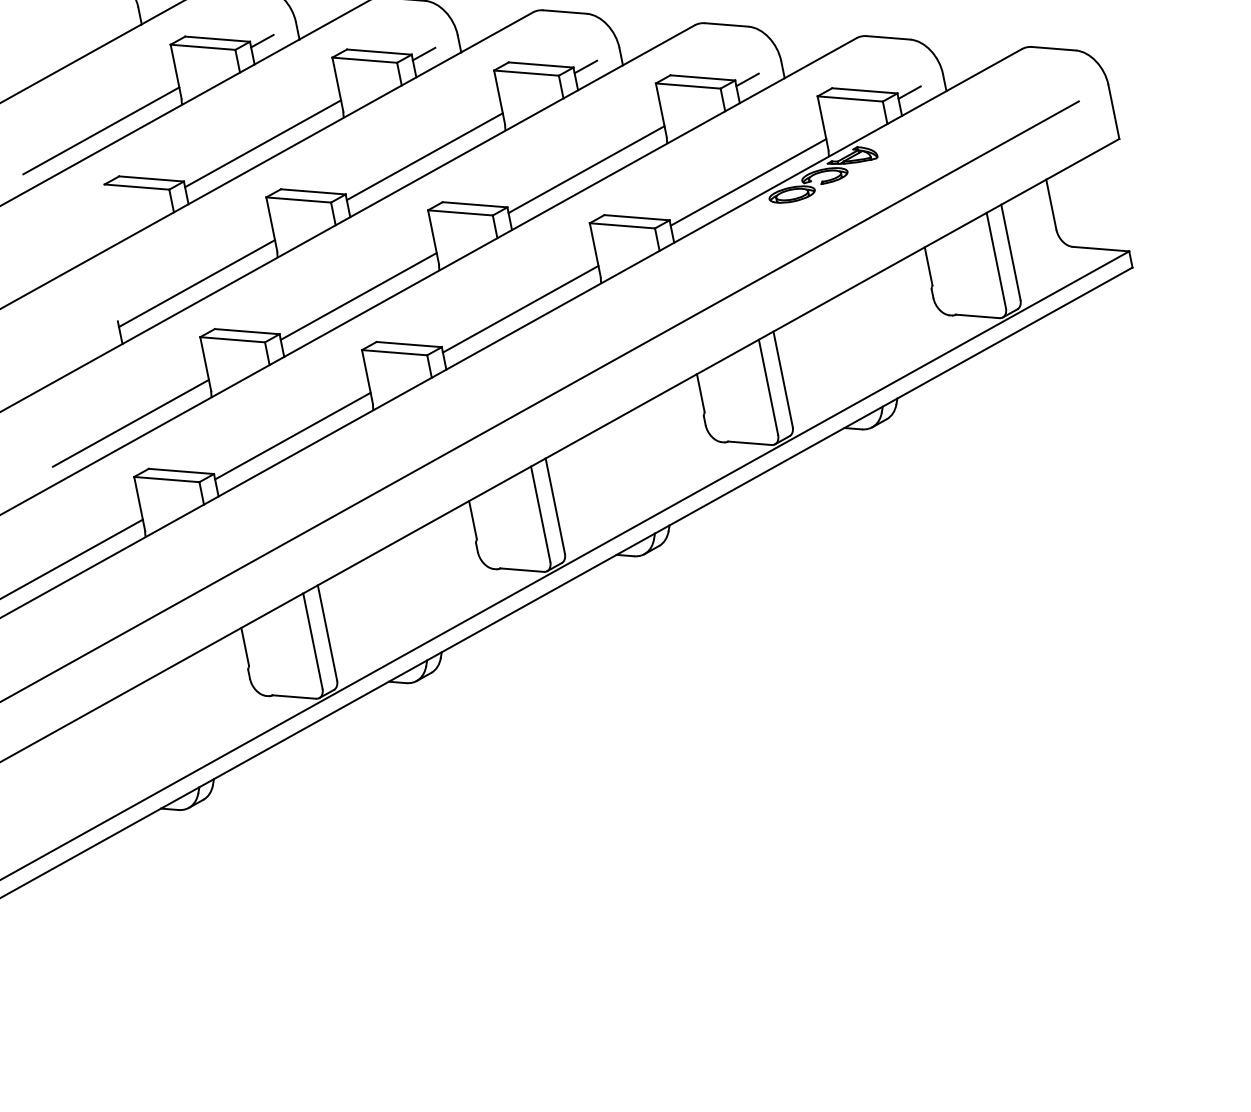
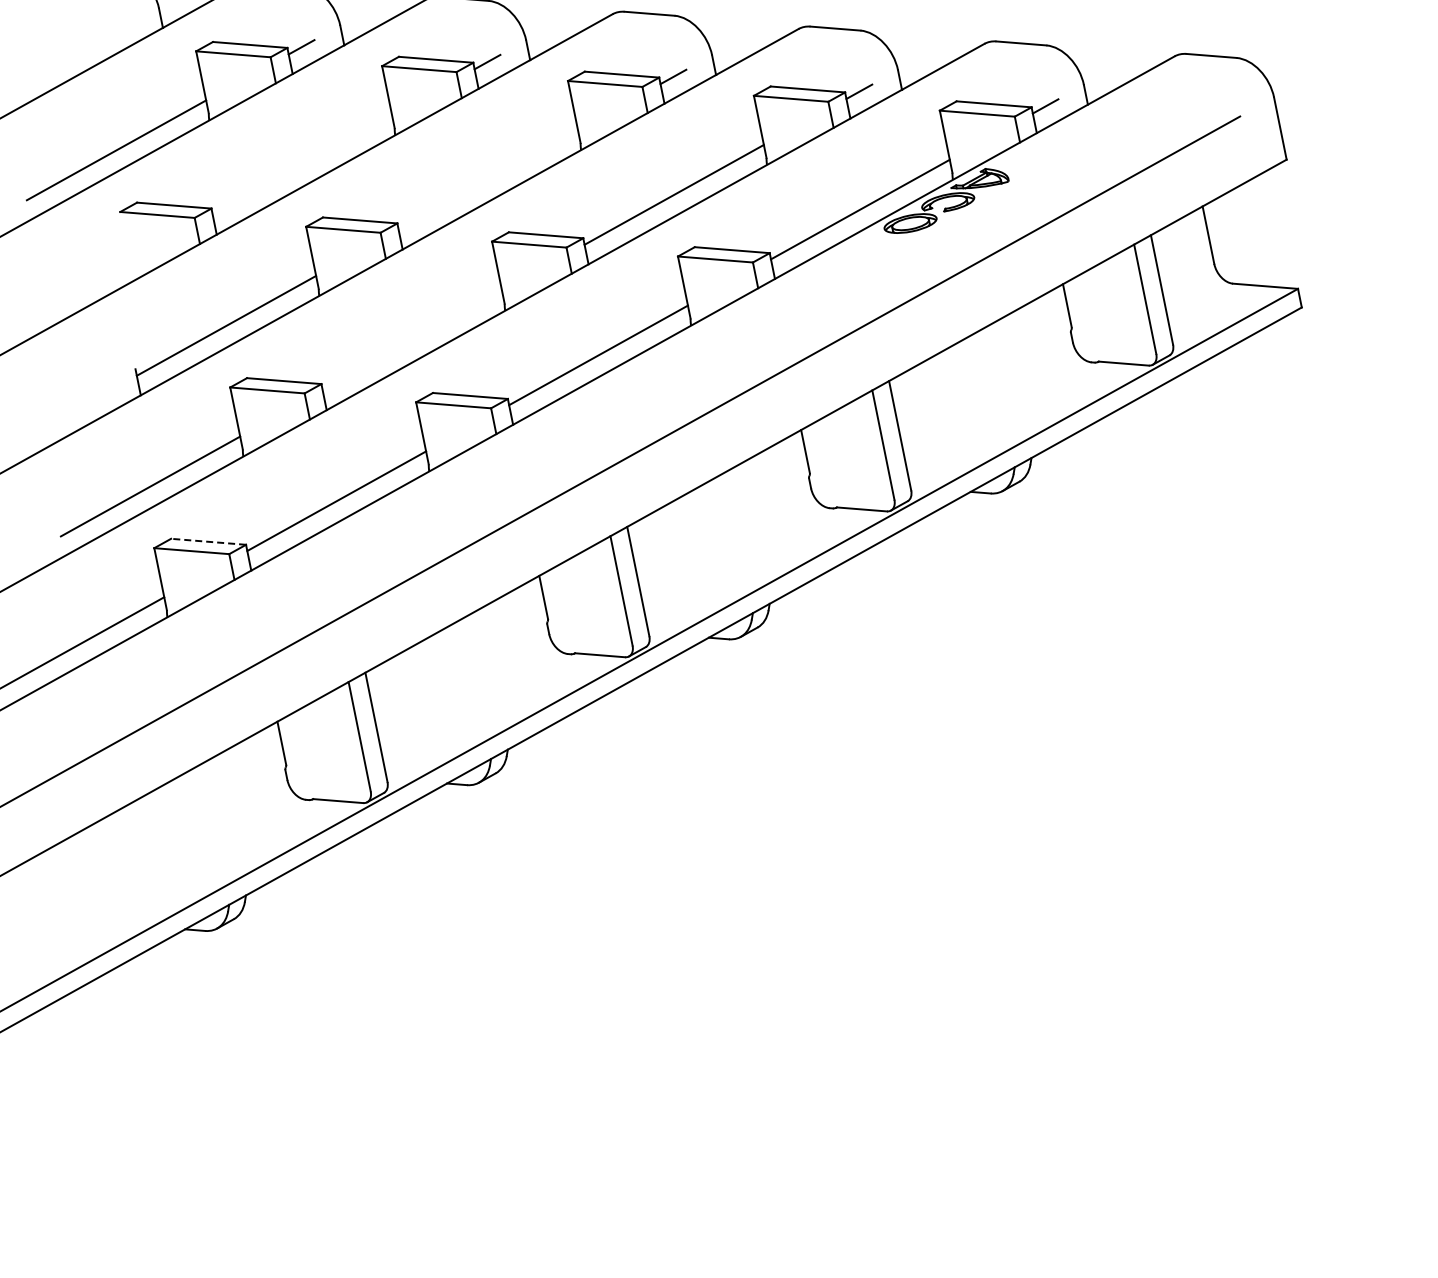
line: (263, 144) -> (302, 165), removed
line: (424, 156) -> (487, 179), removed
line: (358, 296) -> (412, 340), removed
line: (181, 471) -> (208, 541), solid -> dashed

